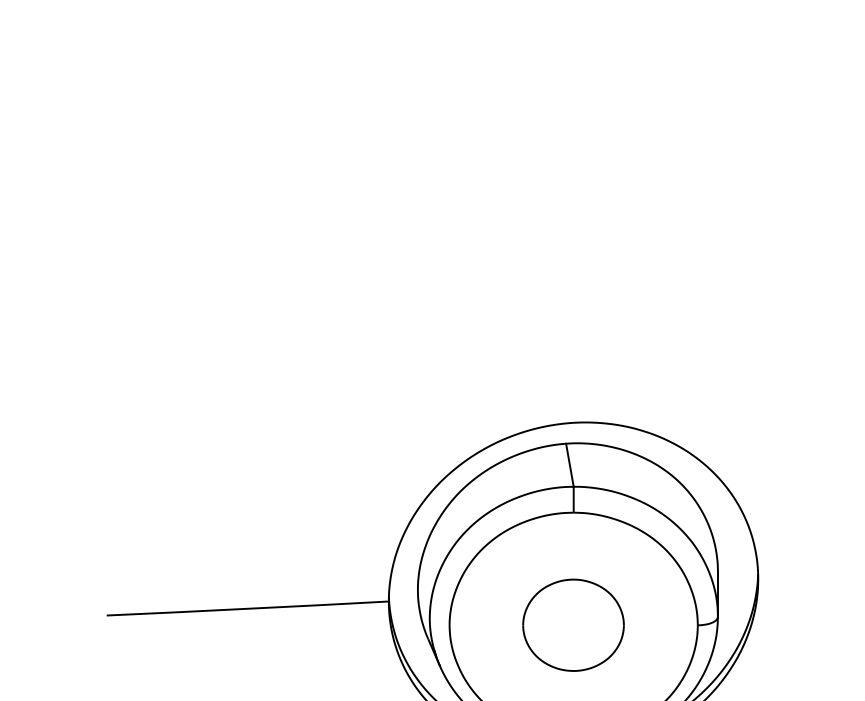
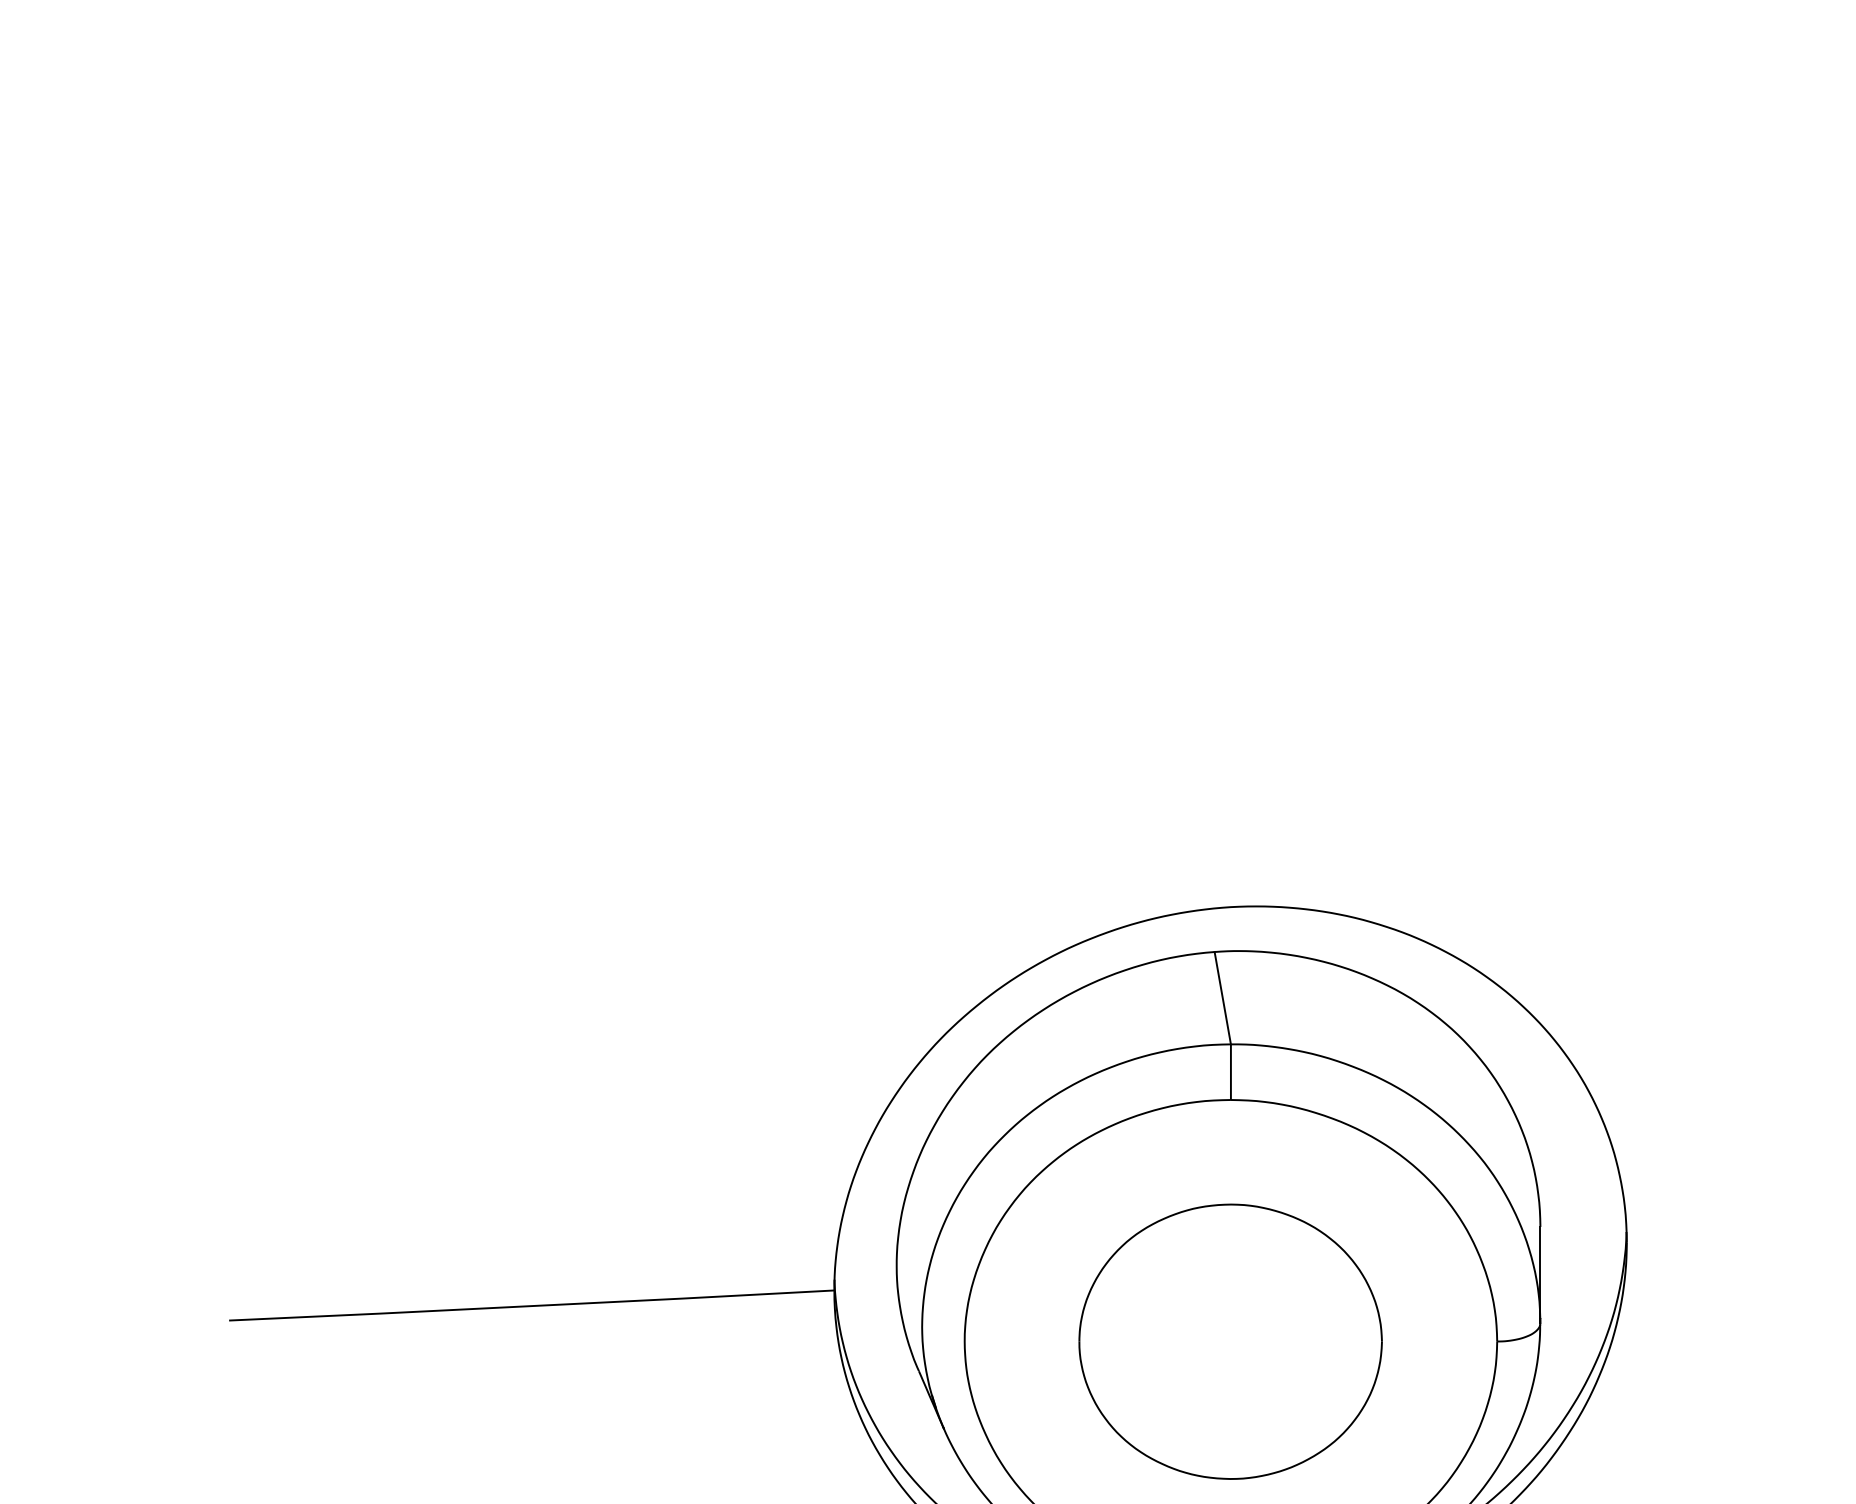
part: (573, 624) -> (1230, 1339), size x1.4

